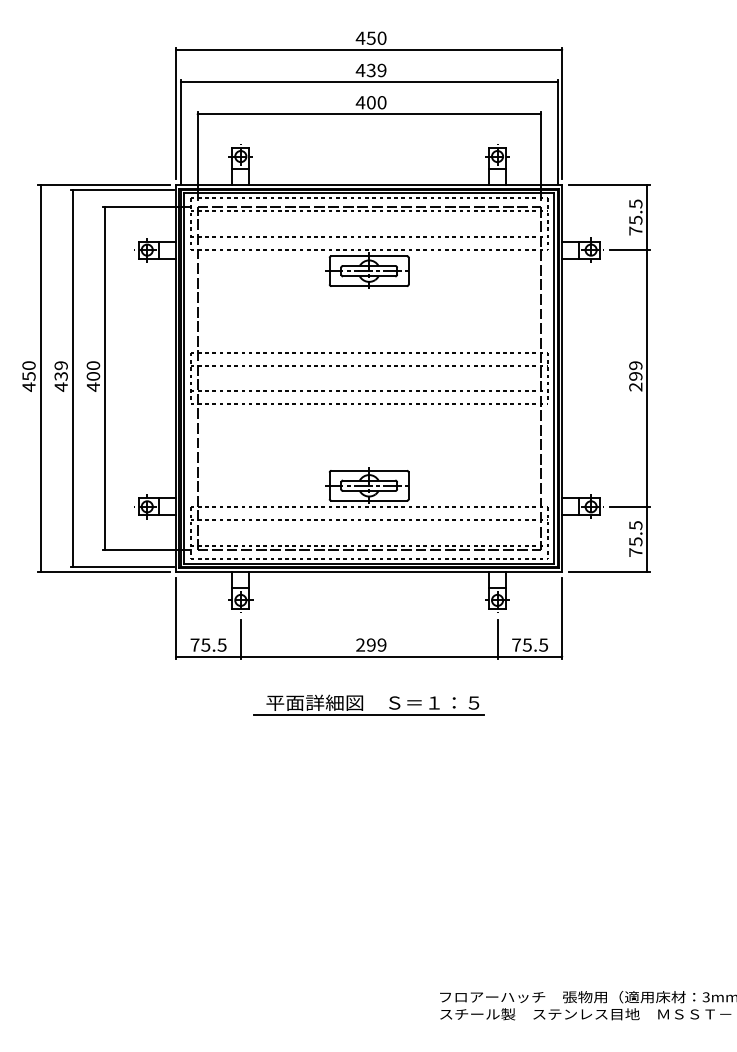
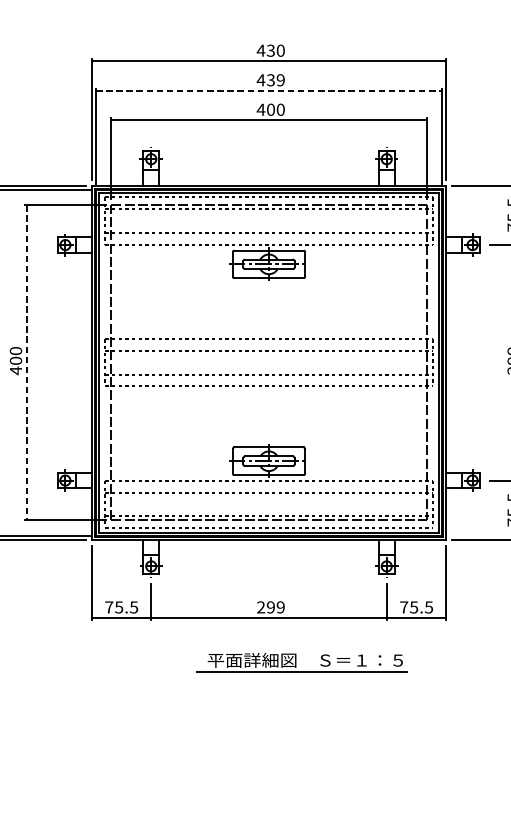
text: (371, 37) -> (271, 50), 450 -> 430
line: (369, 82) -> (269, 91), solid -> dashed
line: (104, 378) -> (26, 362), solid -> dashed
part: (368, 704) -> (301, 661), moved

